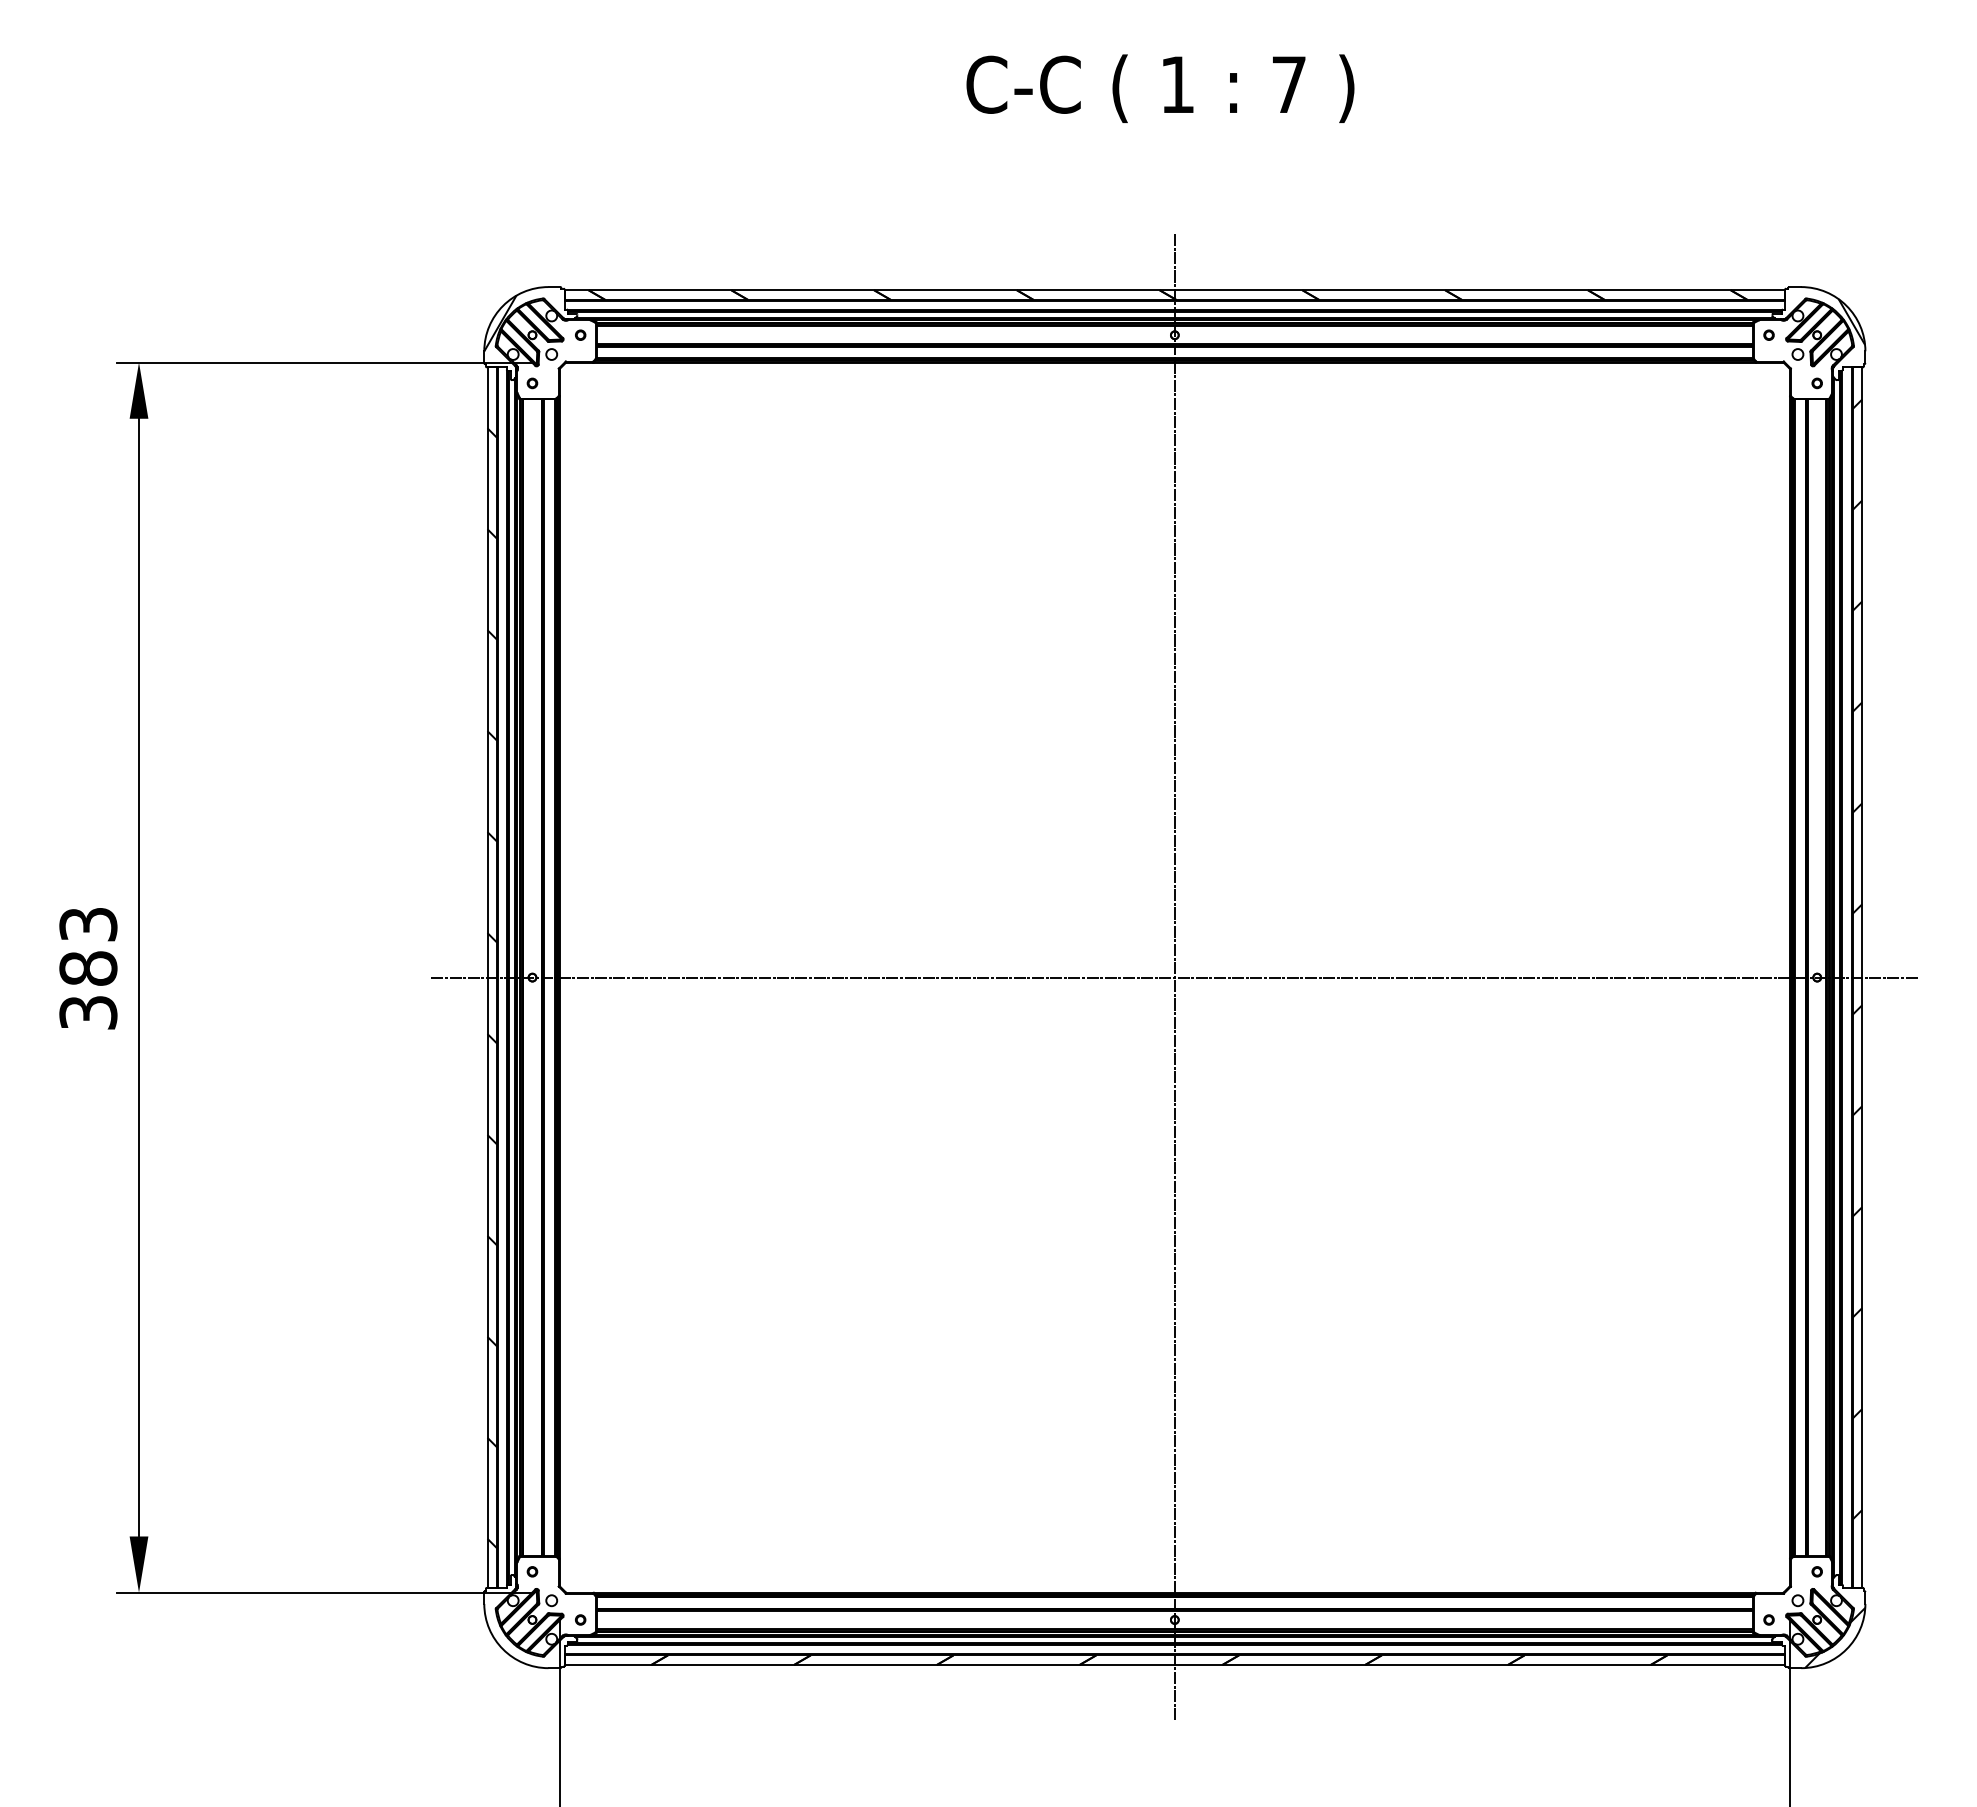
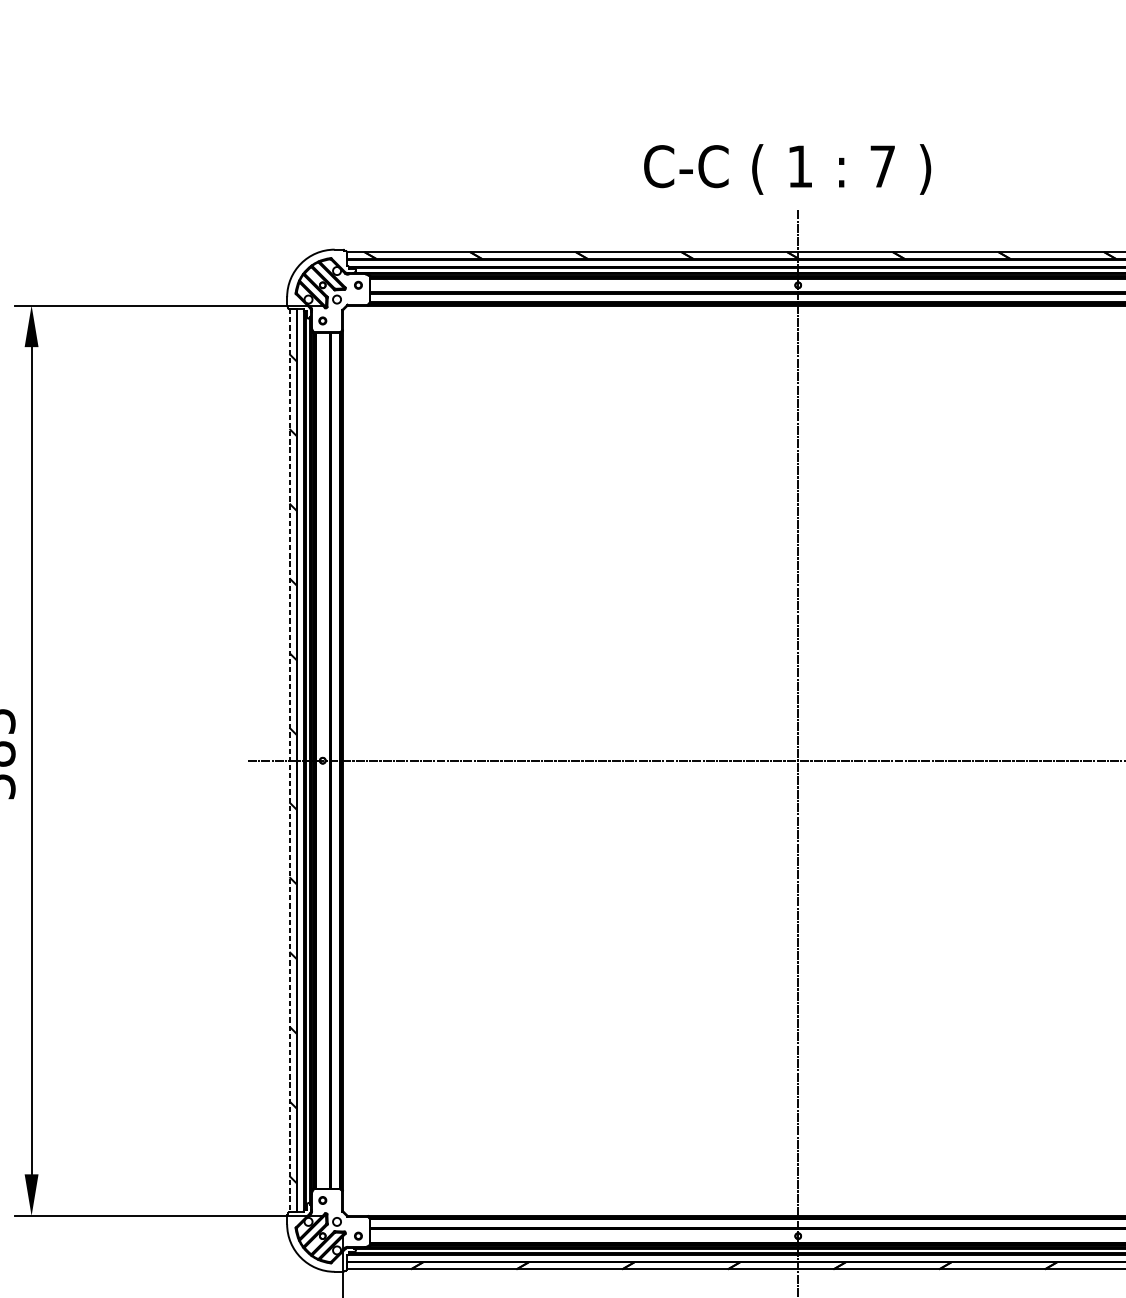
text: (1160, 88) -> (787, 169), moved
hatch: (500, 323) -> (299, 276), removed
line: (487, 978) -> (289, 761), solid -> dashed

